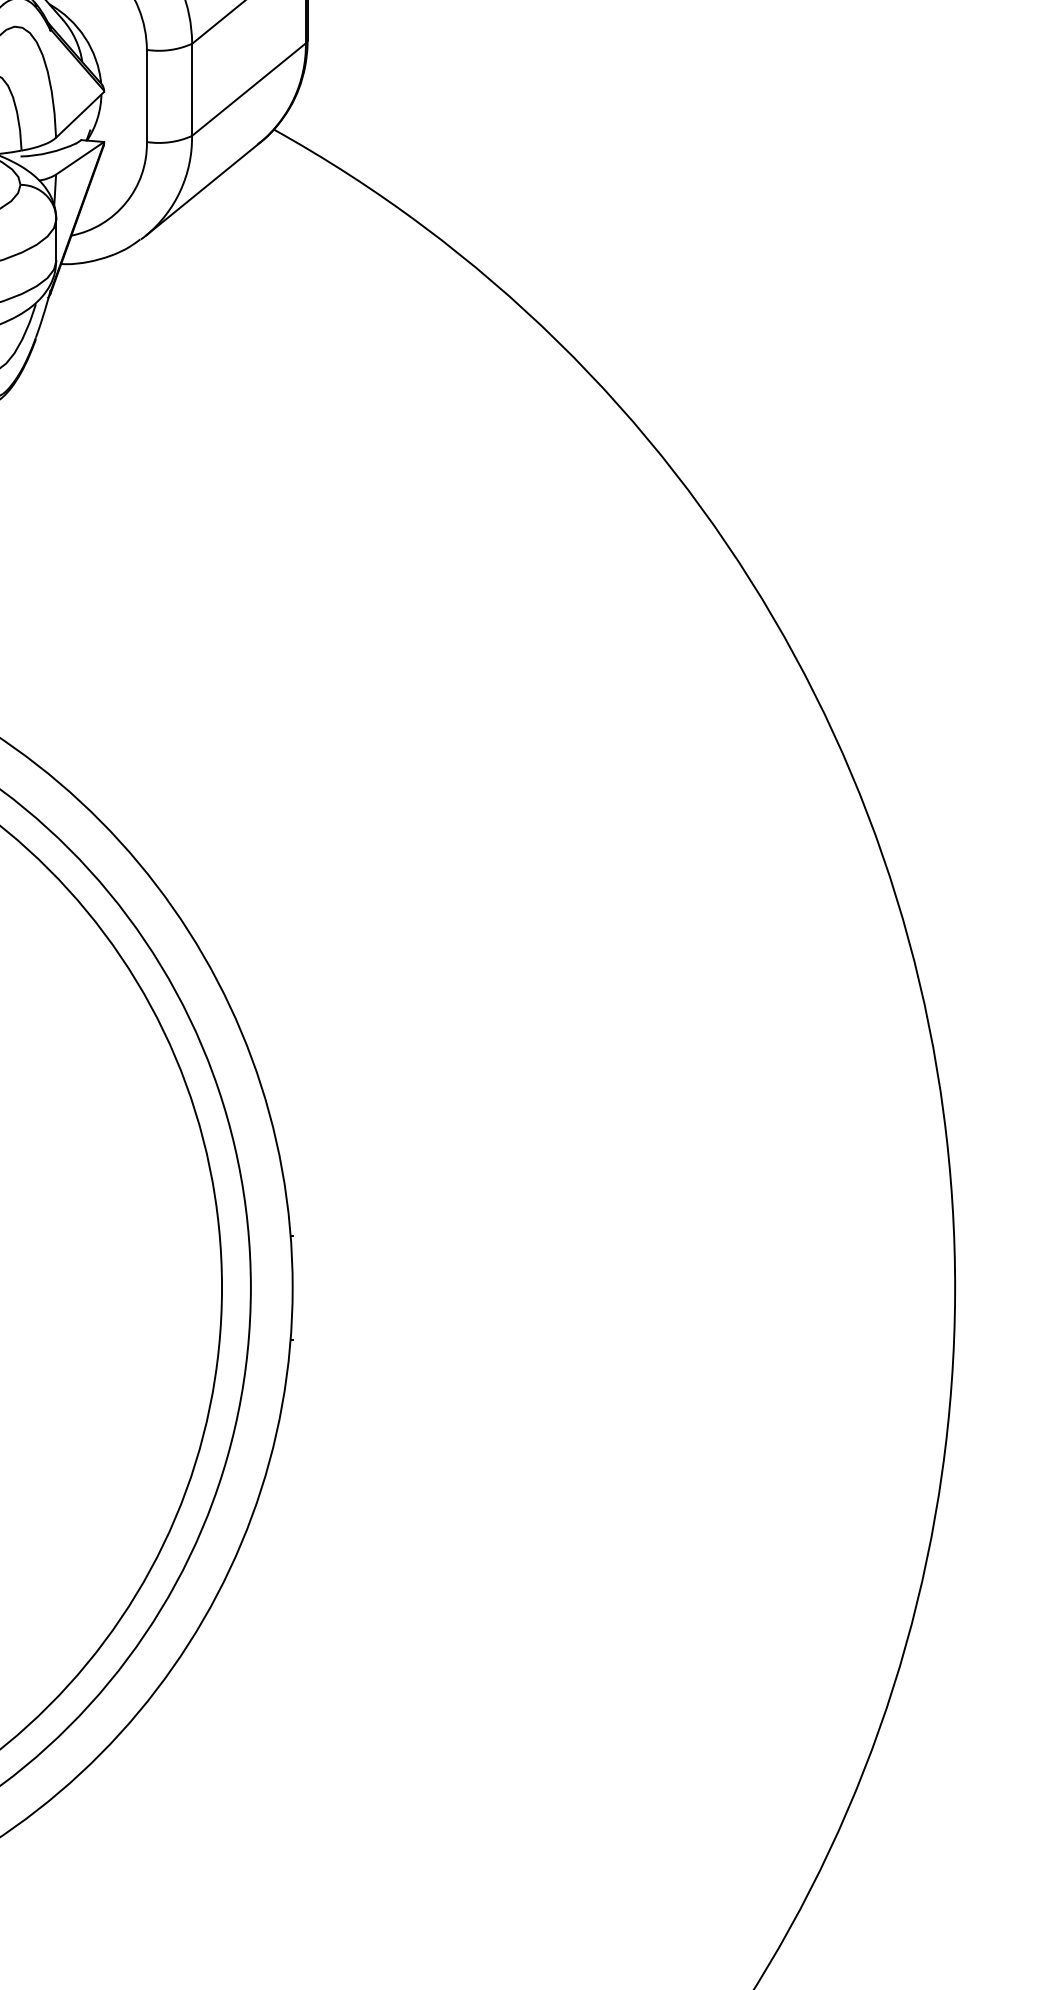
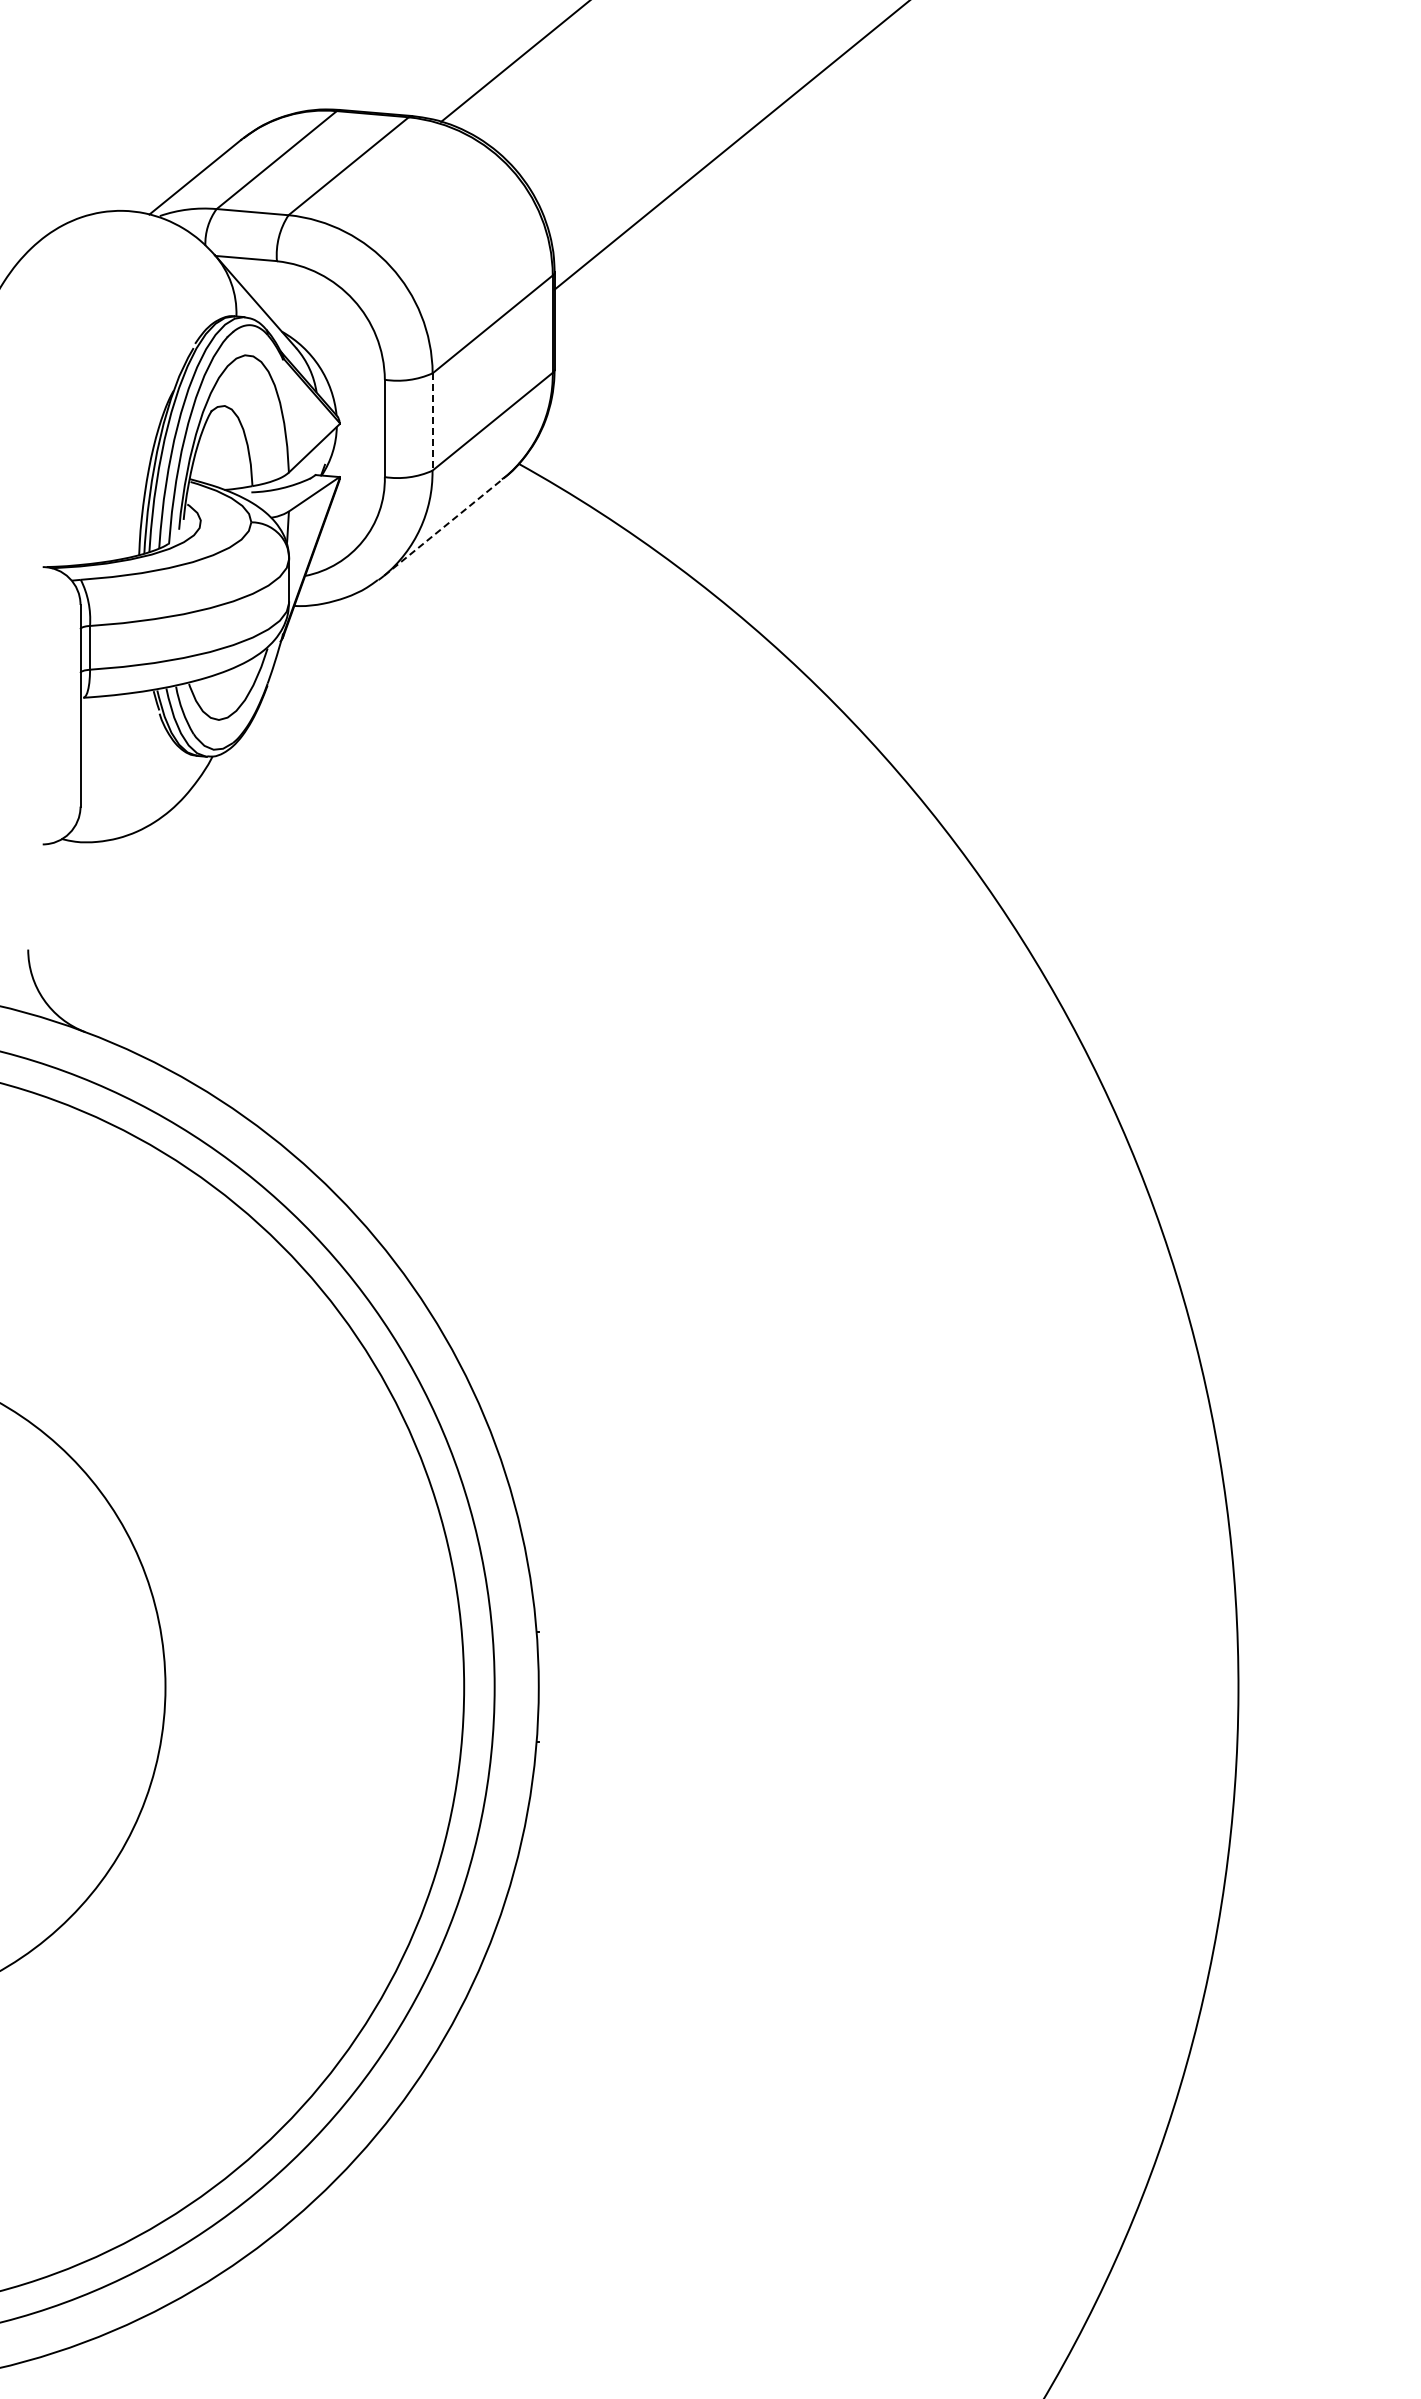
line: (192, 90) -> (432, 422), solid -> dashed
line: (203, 188) -> (444, 526), solid -> dashed

